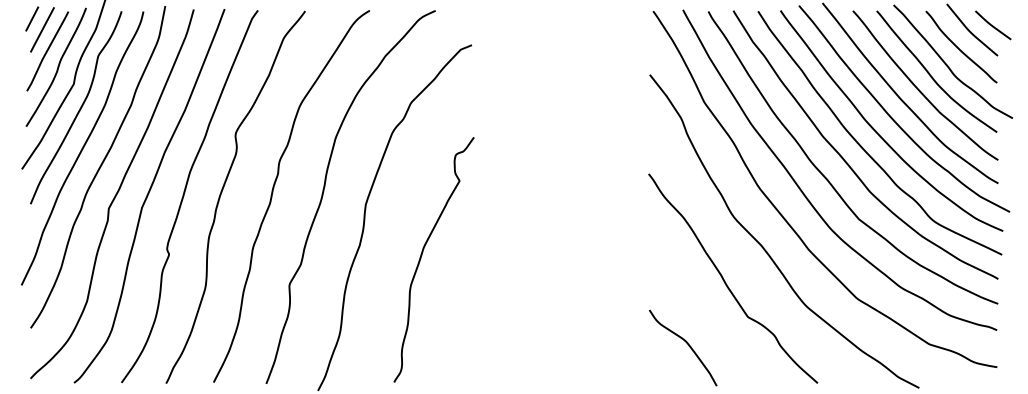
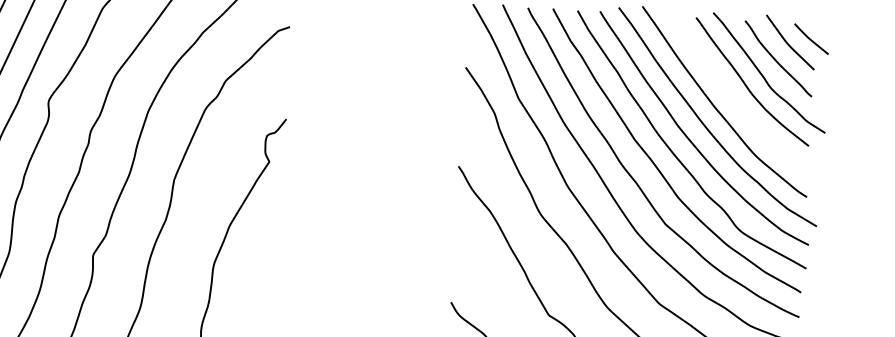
curve: (920, 90) -> (734, 99), removed

